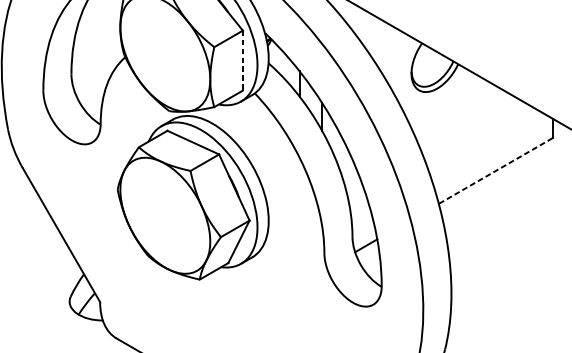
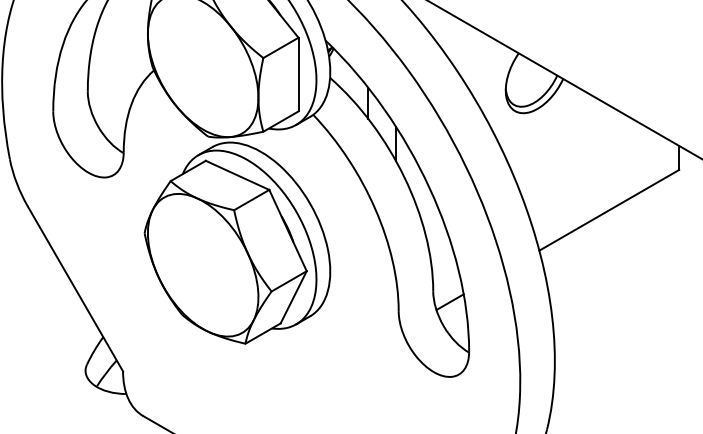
line: (242, 60) -> (298, 74), dashed -> solid
line: (495, 171) -> (609, 210), dashed -> solid

